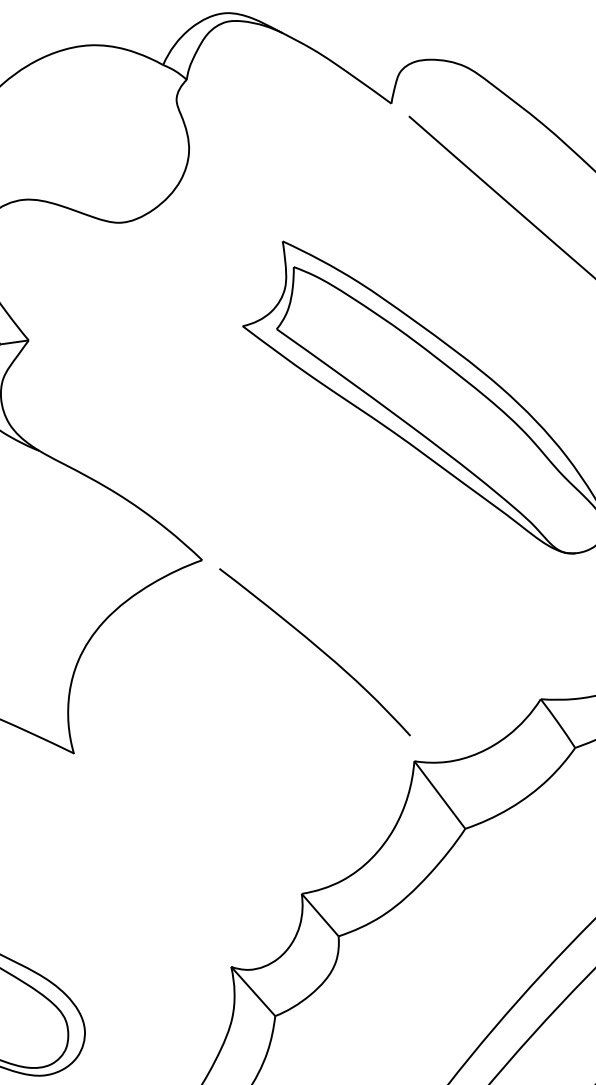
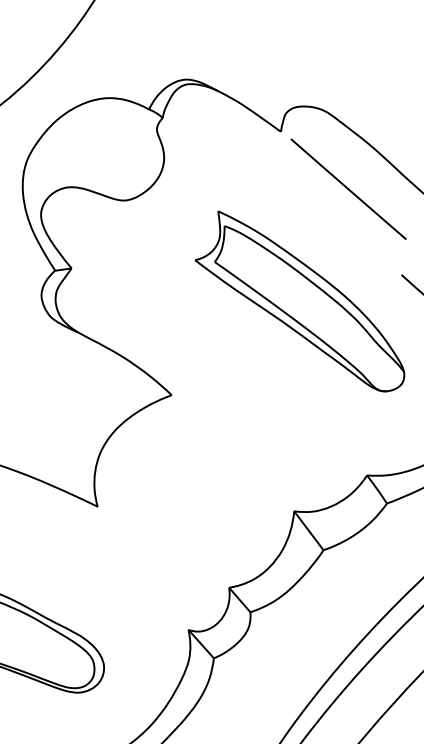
curve: (314, 647) -> (236, 445), removed

